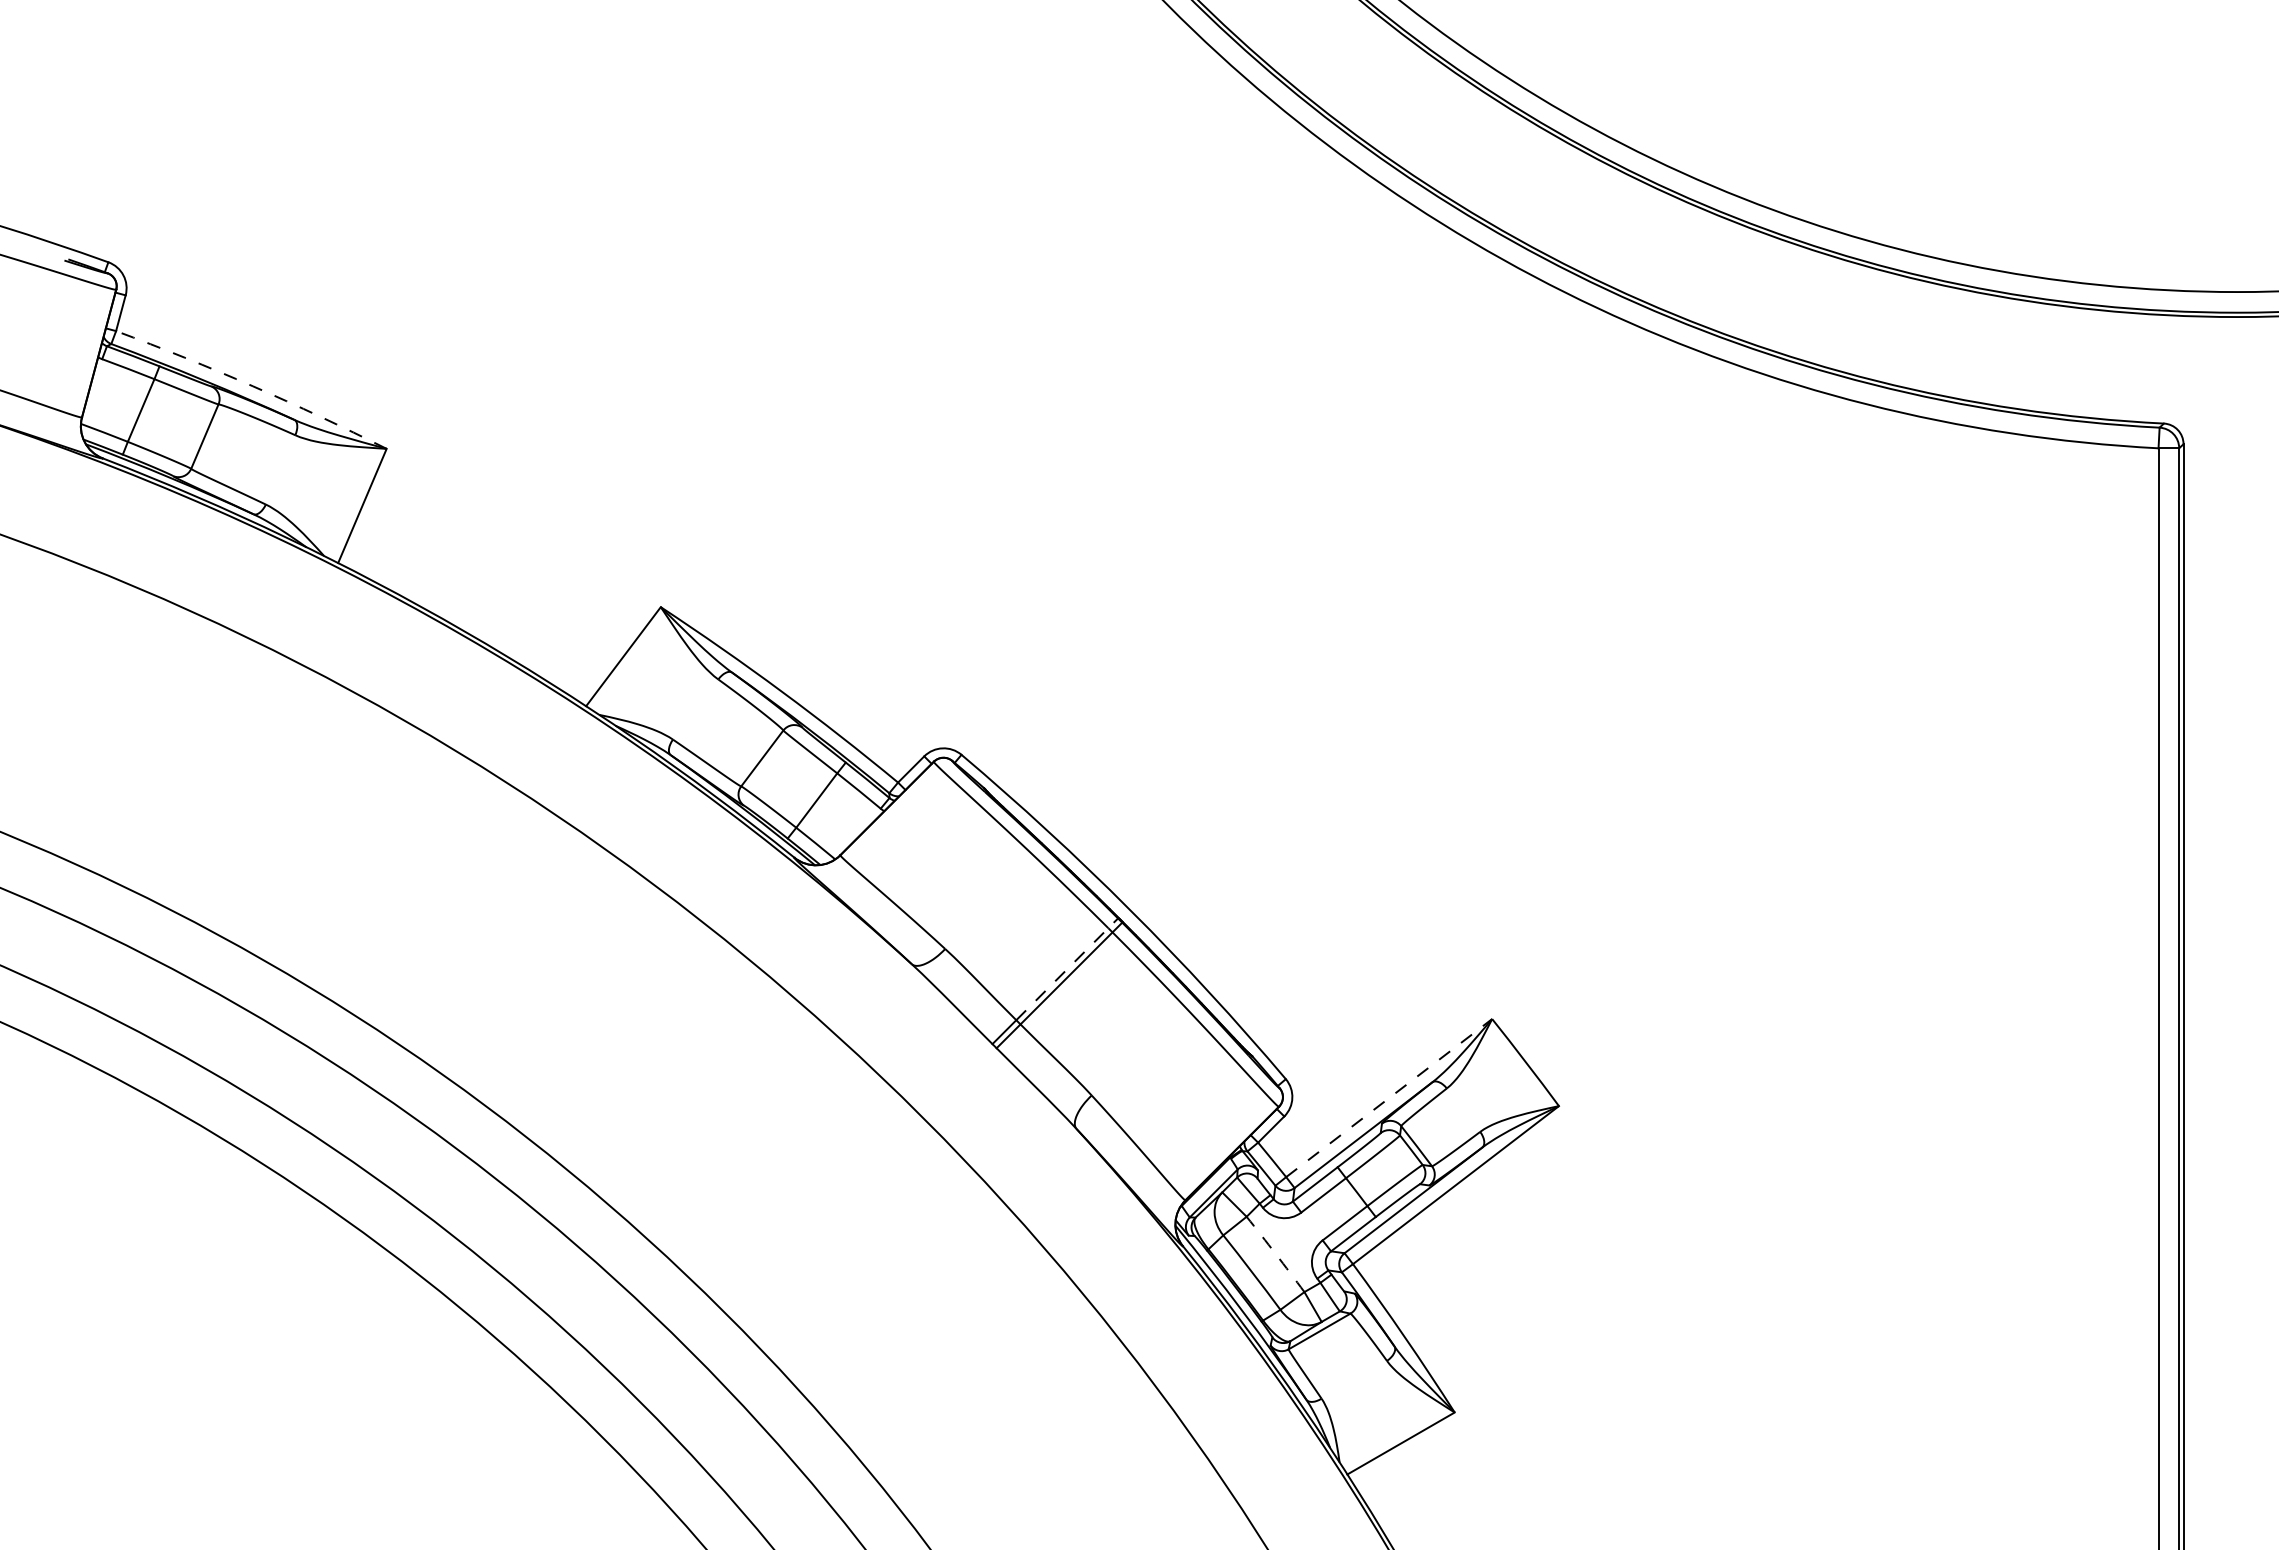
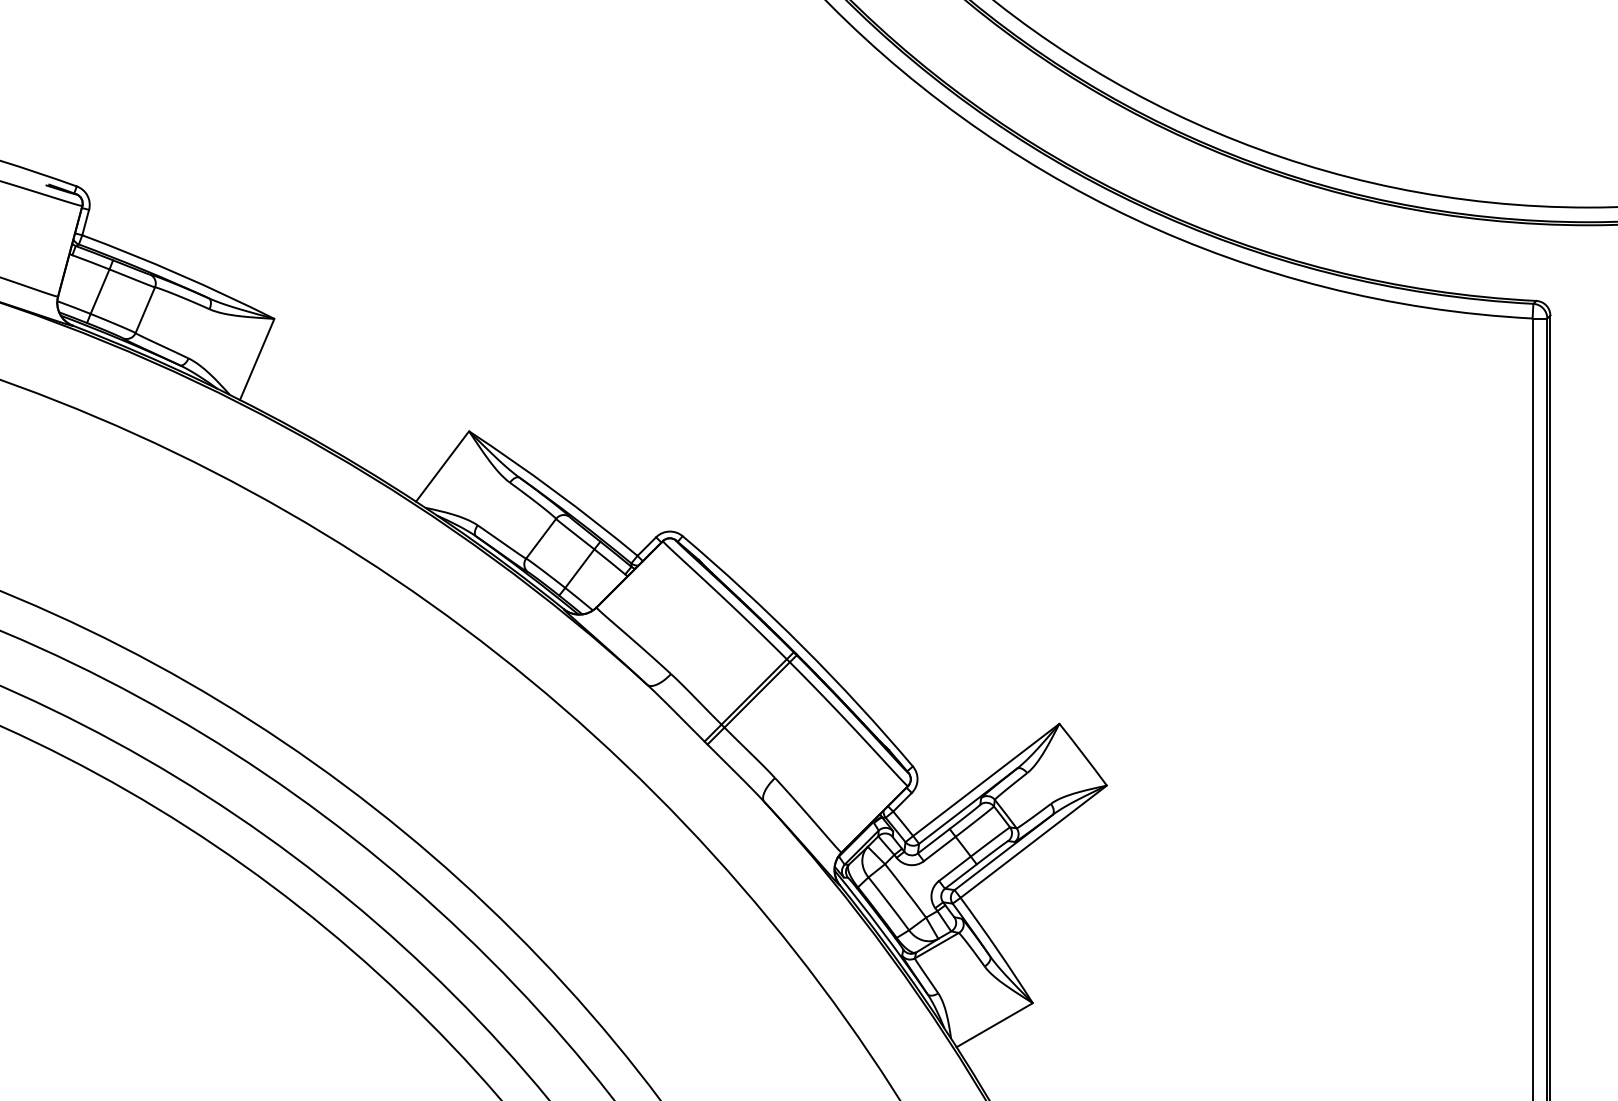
arc: (253, 386) -> (179, 274), dashed -> solid
line: (1067, 969) -> (757, 688), dashed -> solid
line: (1389, 1098) -> (986, 780), dashed -> solid
arc: (1275, 1254) -> (905, 890), dashed -> solid

